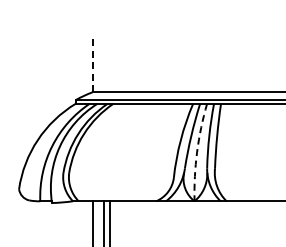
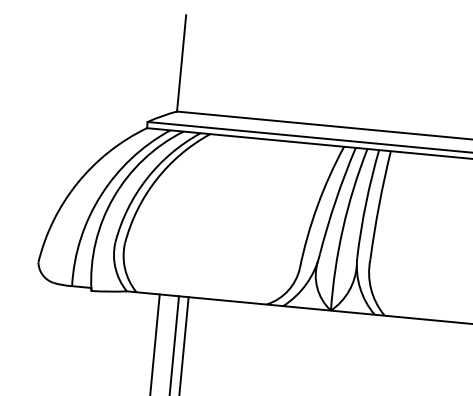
line: (92, 63) -> (181, 63), dashed -> solid
arc: (197, 152) -> (343, 229), dashed -> solid

